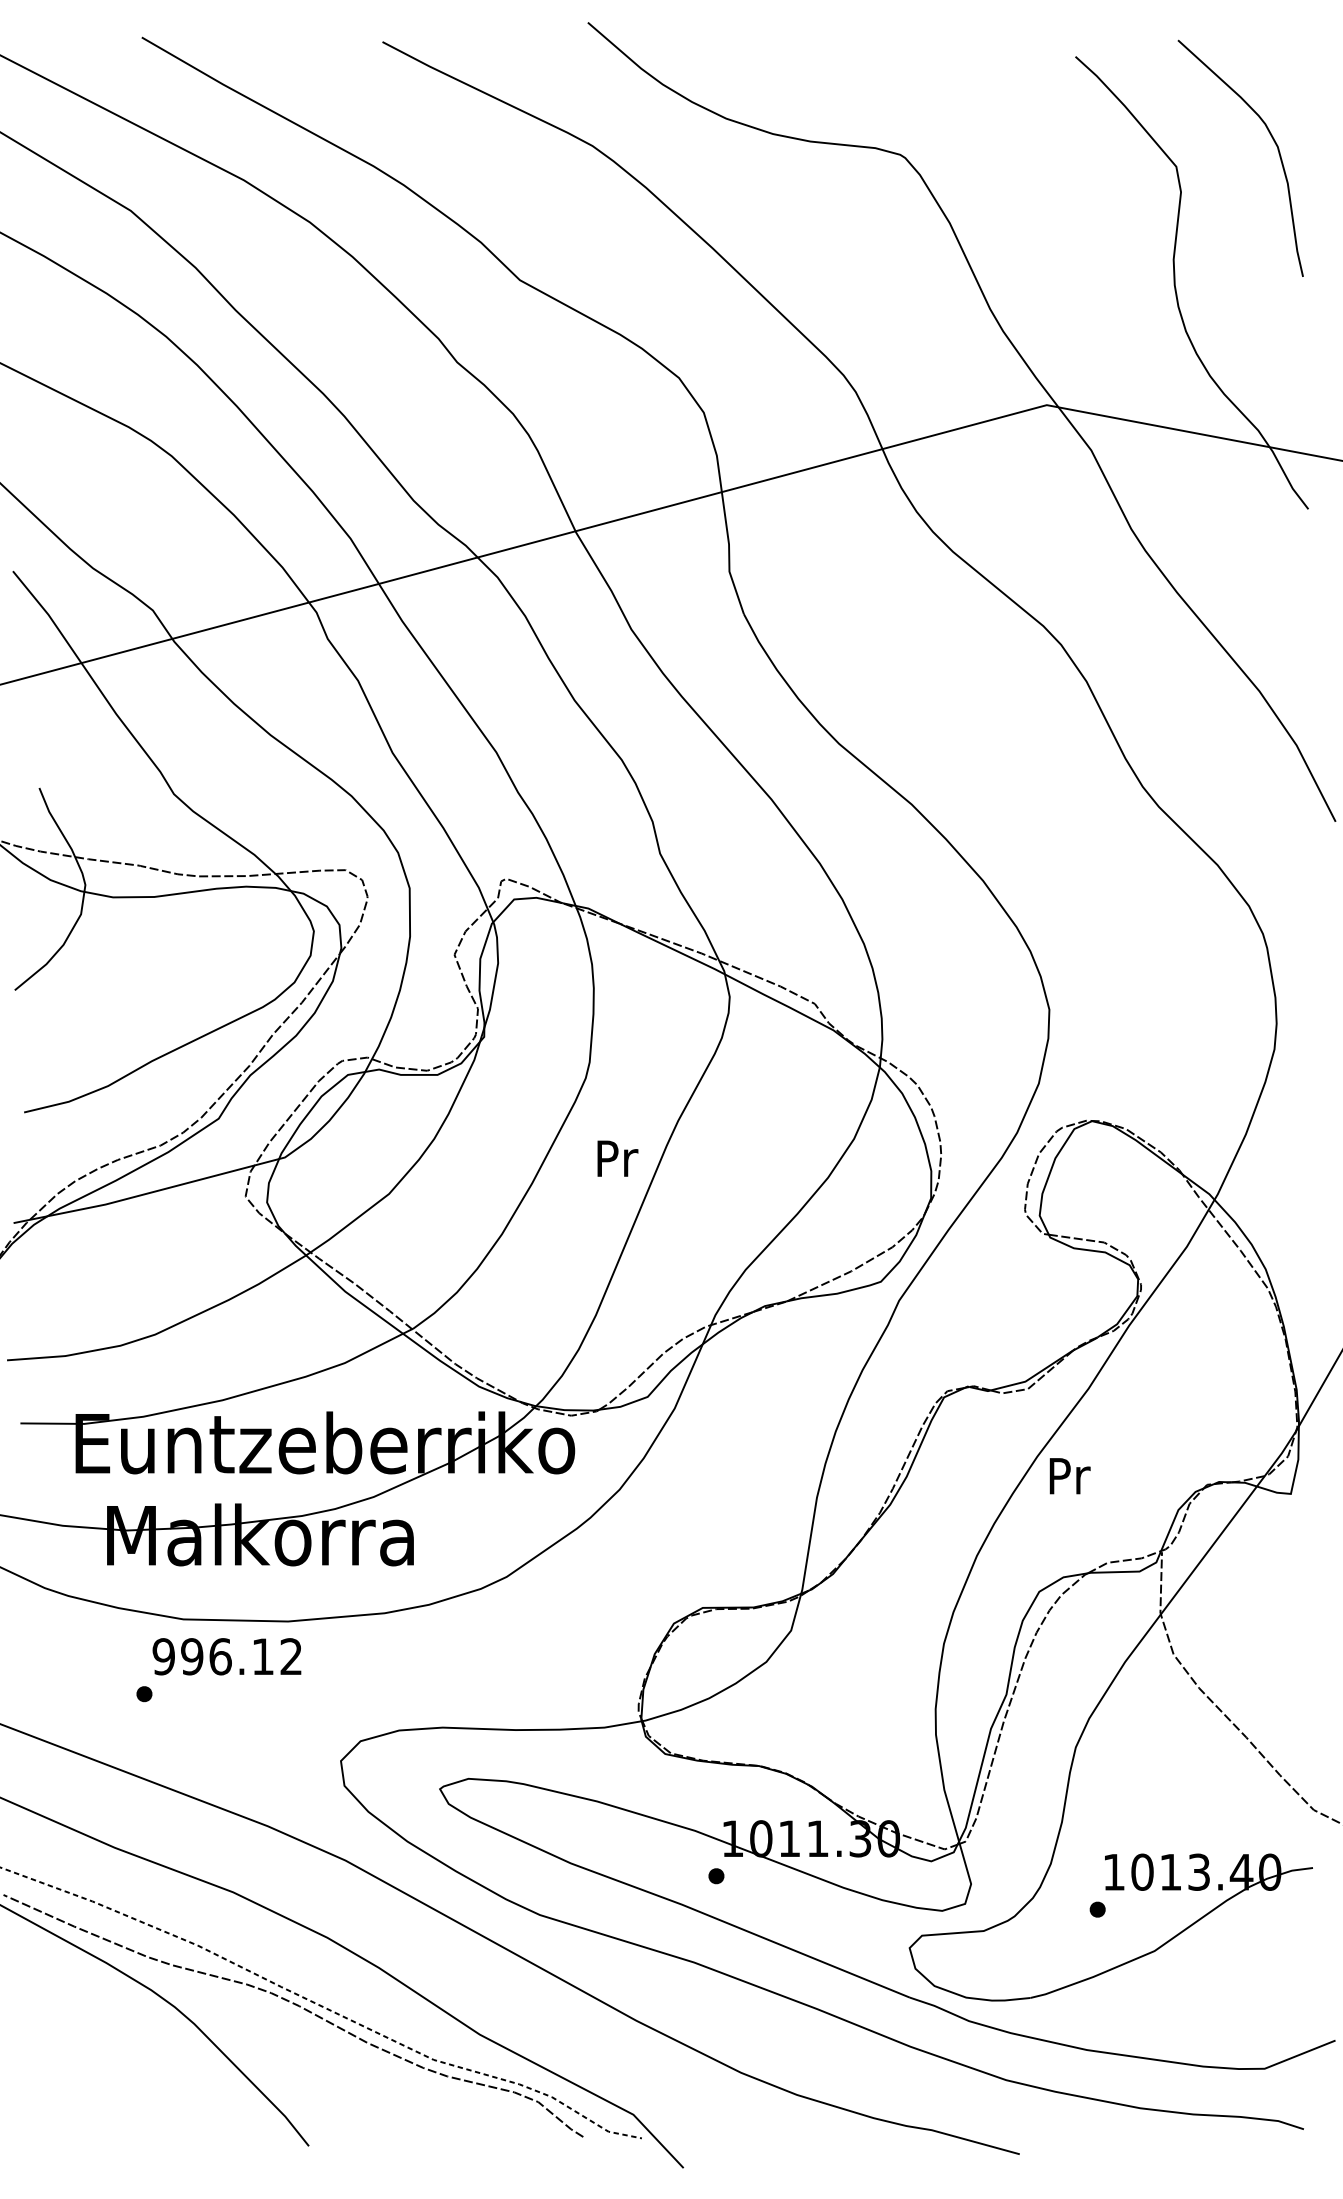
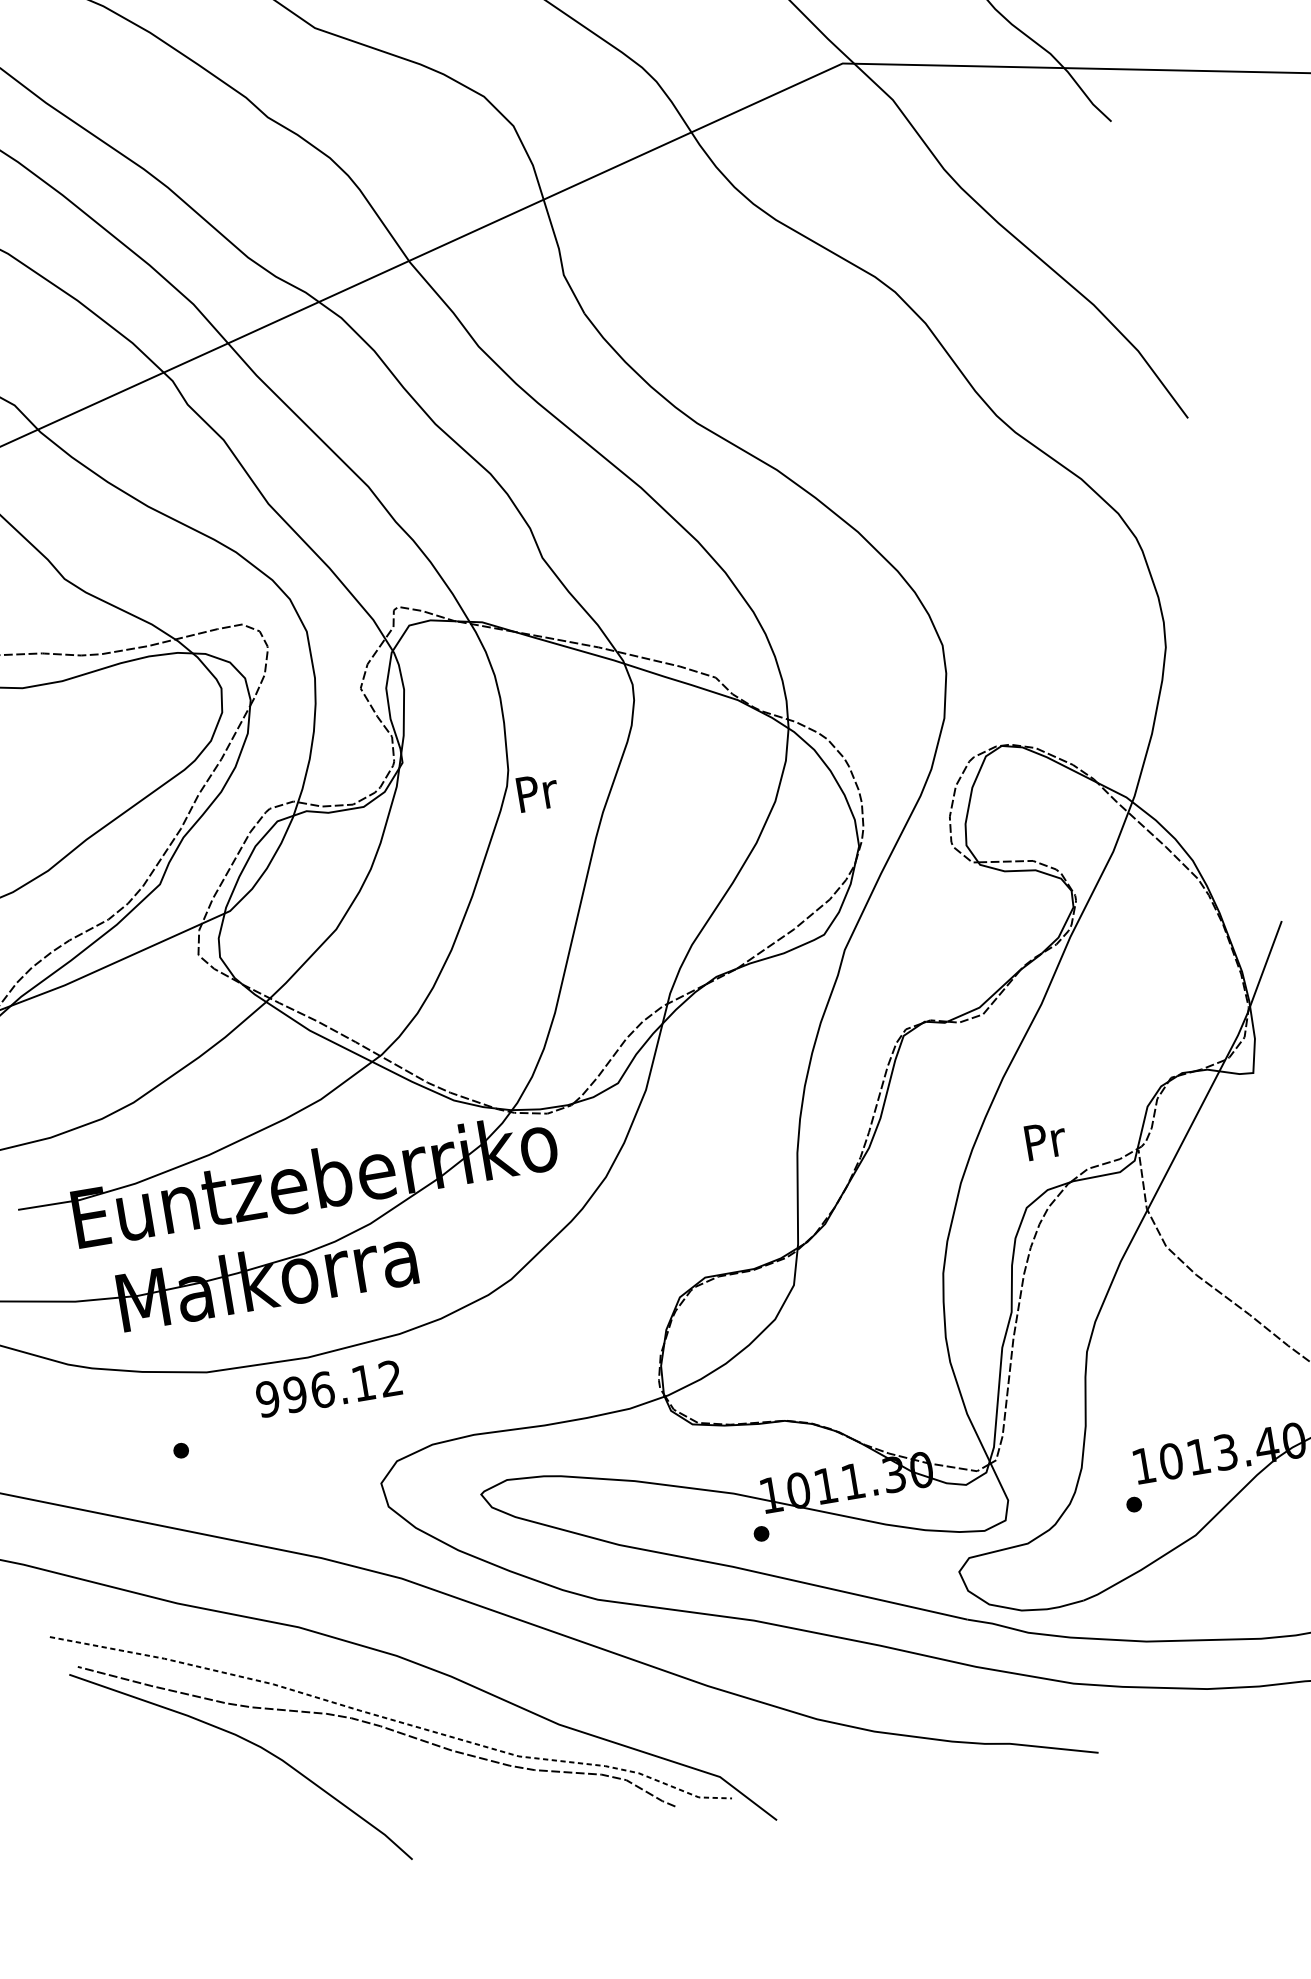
text: (617, 1158) -> (537, 792), moved
text: (1069, 1476) -> (1045, 1141), moved
text: (226, 1656) -> (328, 1388), moved

